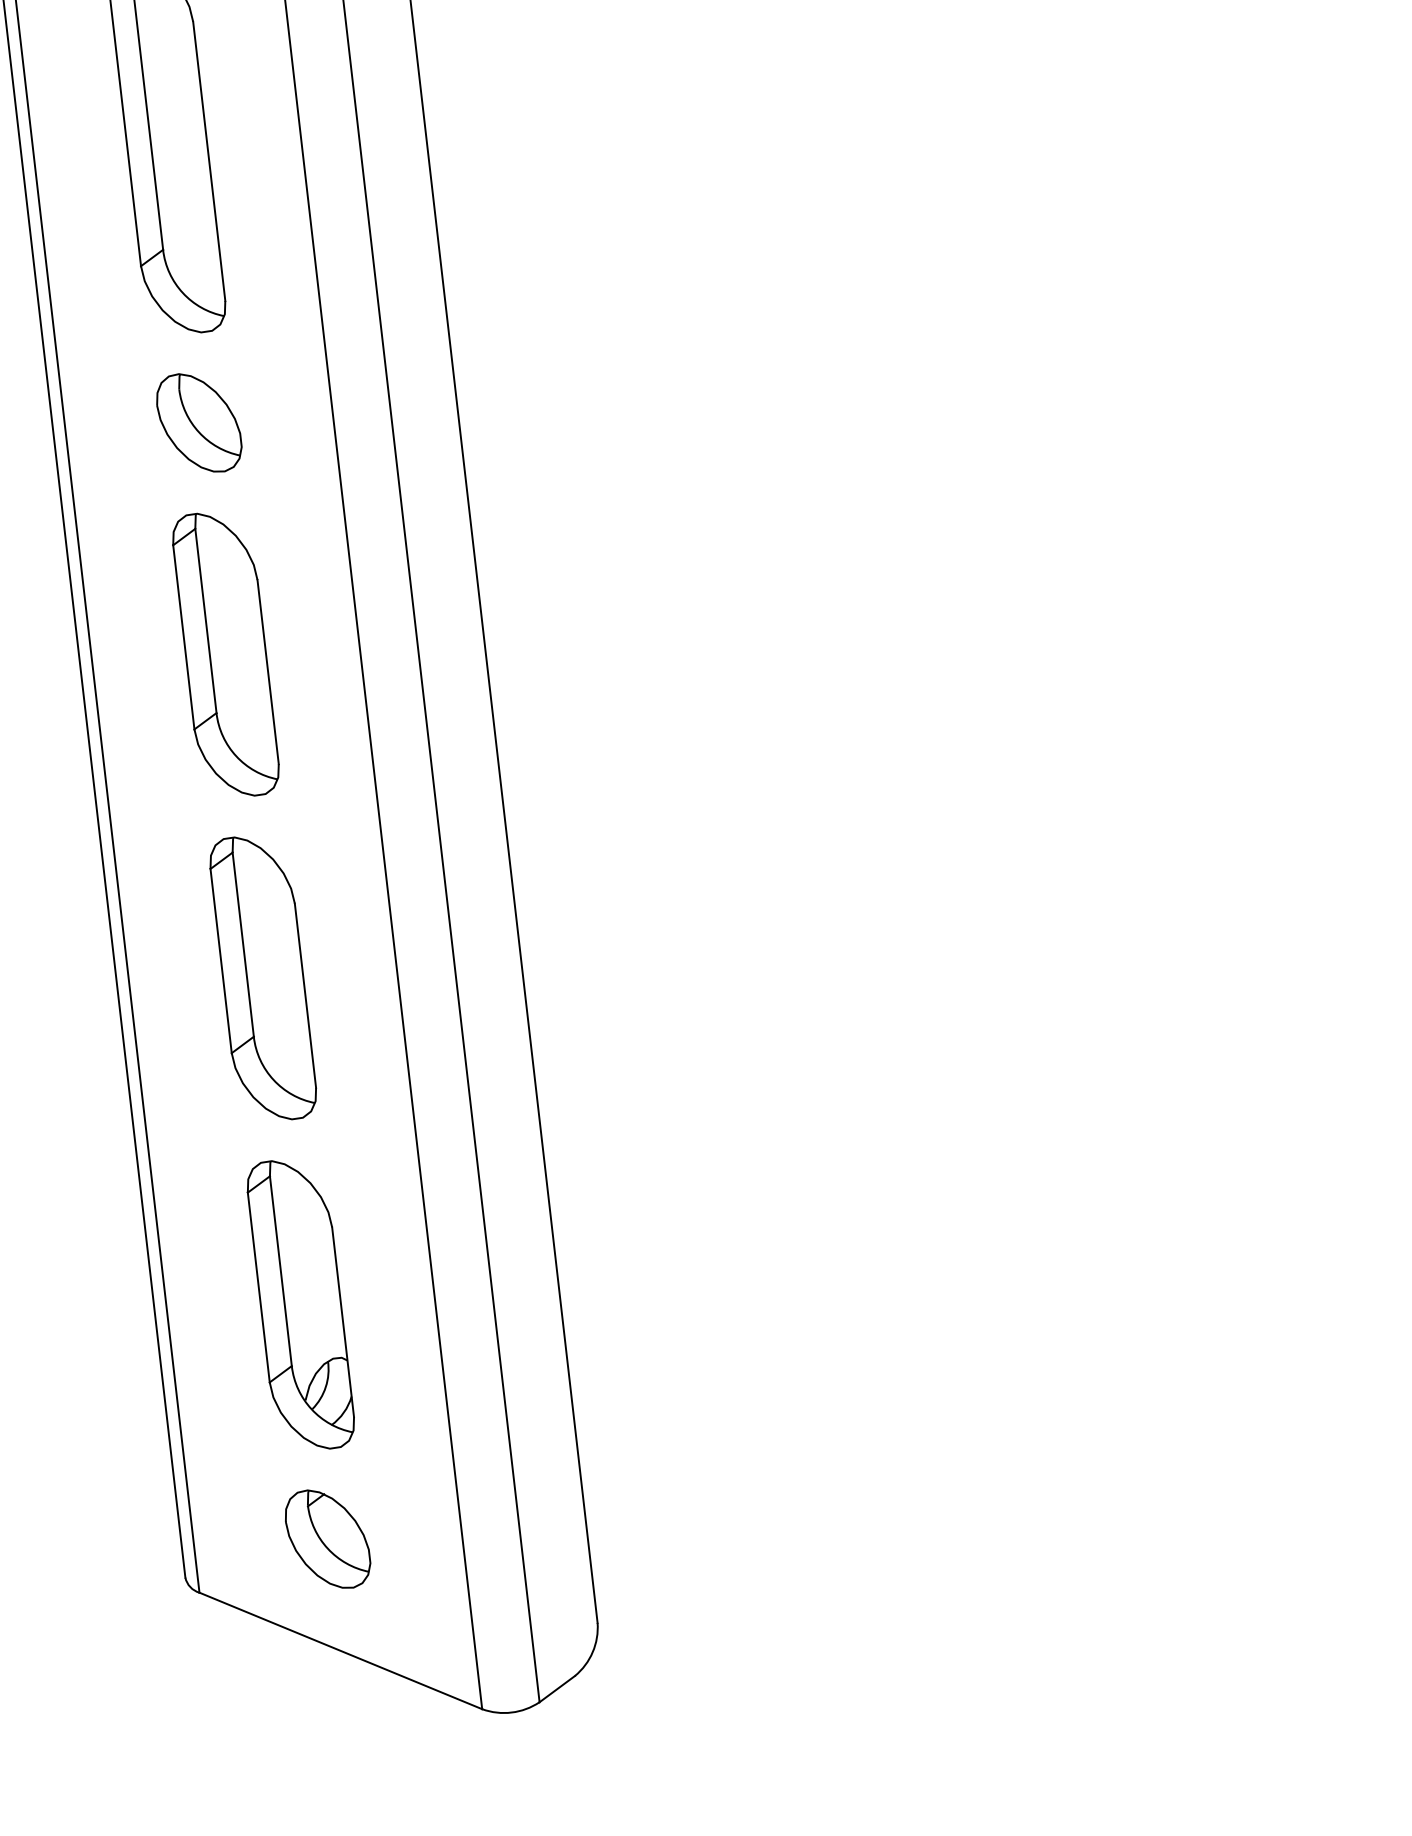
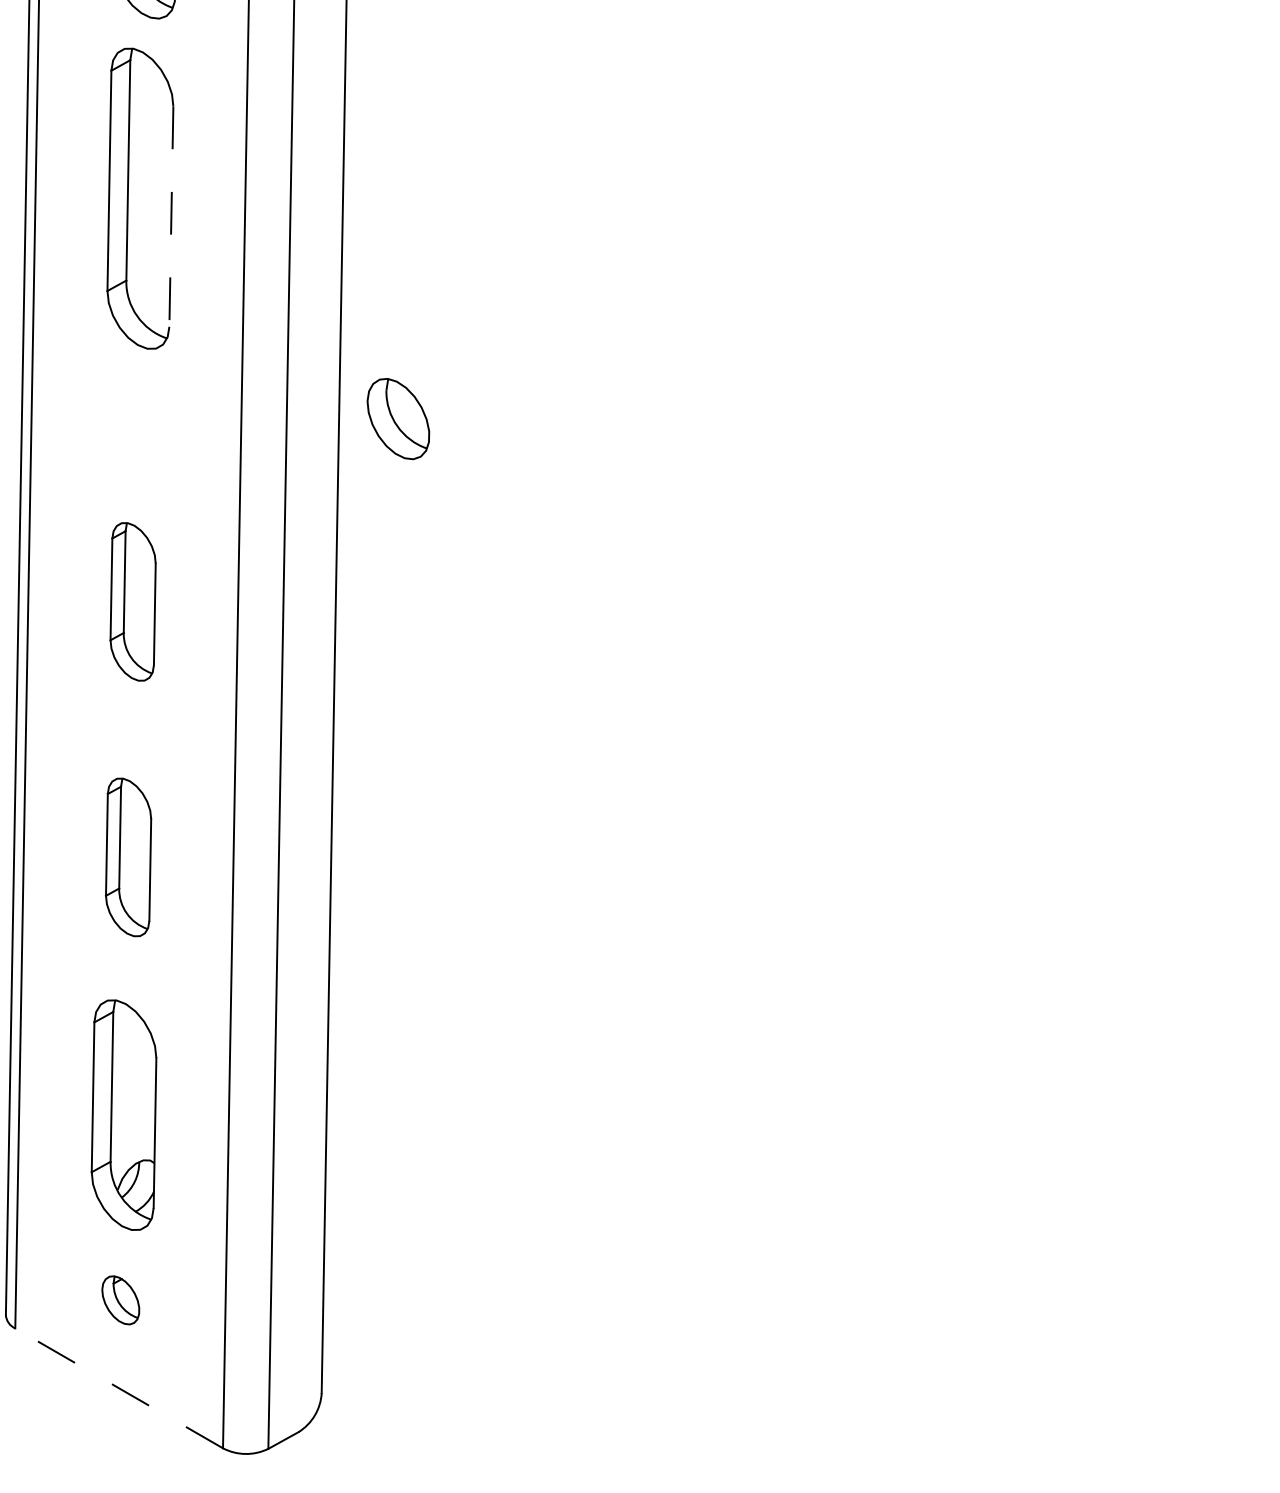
line: (209, 162) -> (171, 217), solid -> dashed
part: (199, 423) -> (398, 419), moved
part: (225, 654) -> (132, 601), size x0.7
part: (263, 978) -> (128, 857), size x0.7
part: (327, 1539) -> (120, 1300), size x0.6
line: (341, 1651) -> (119, 1388), solid -> dashed

